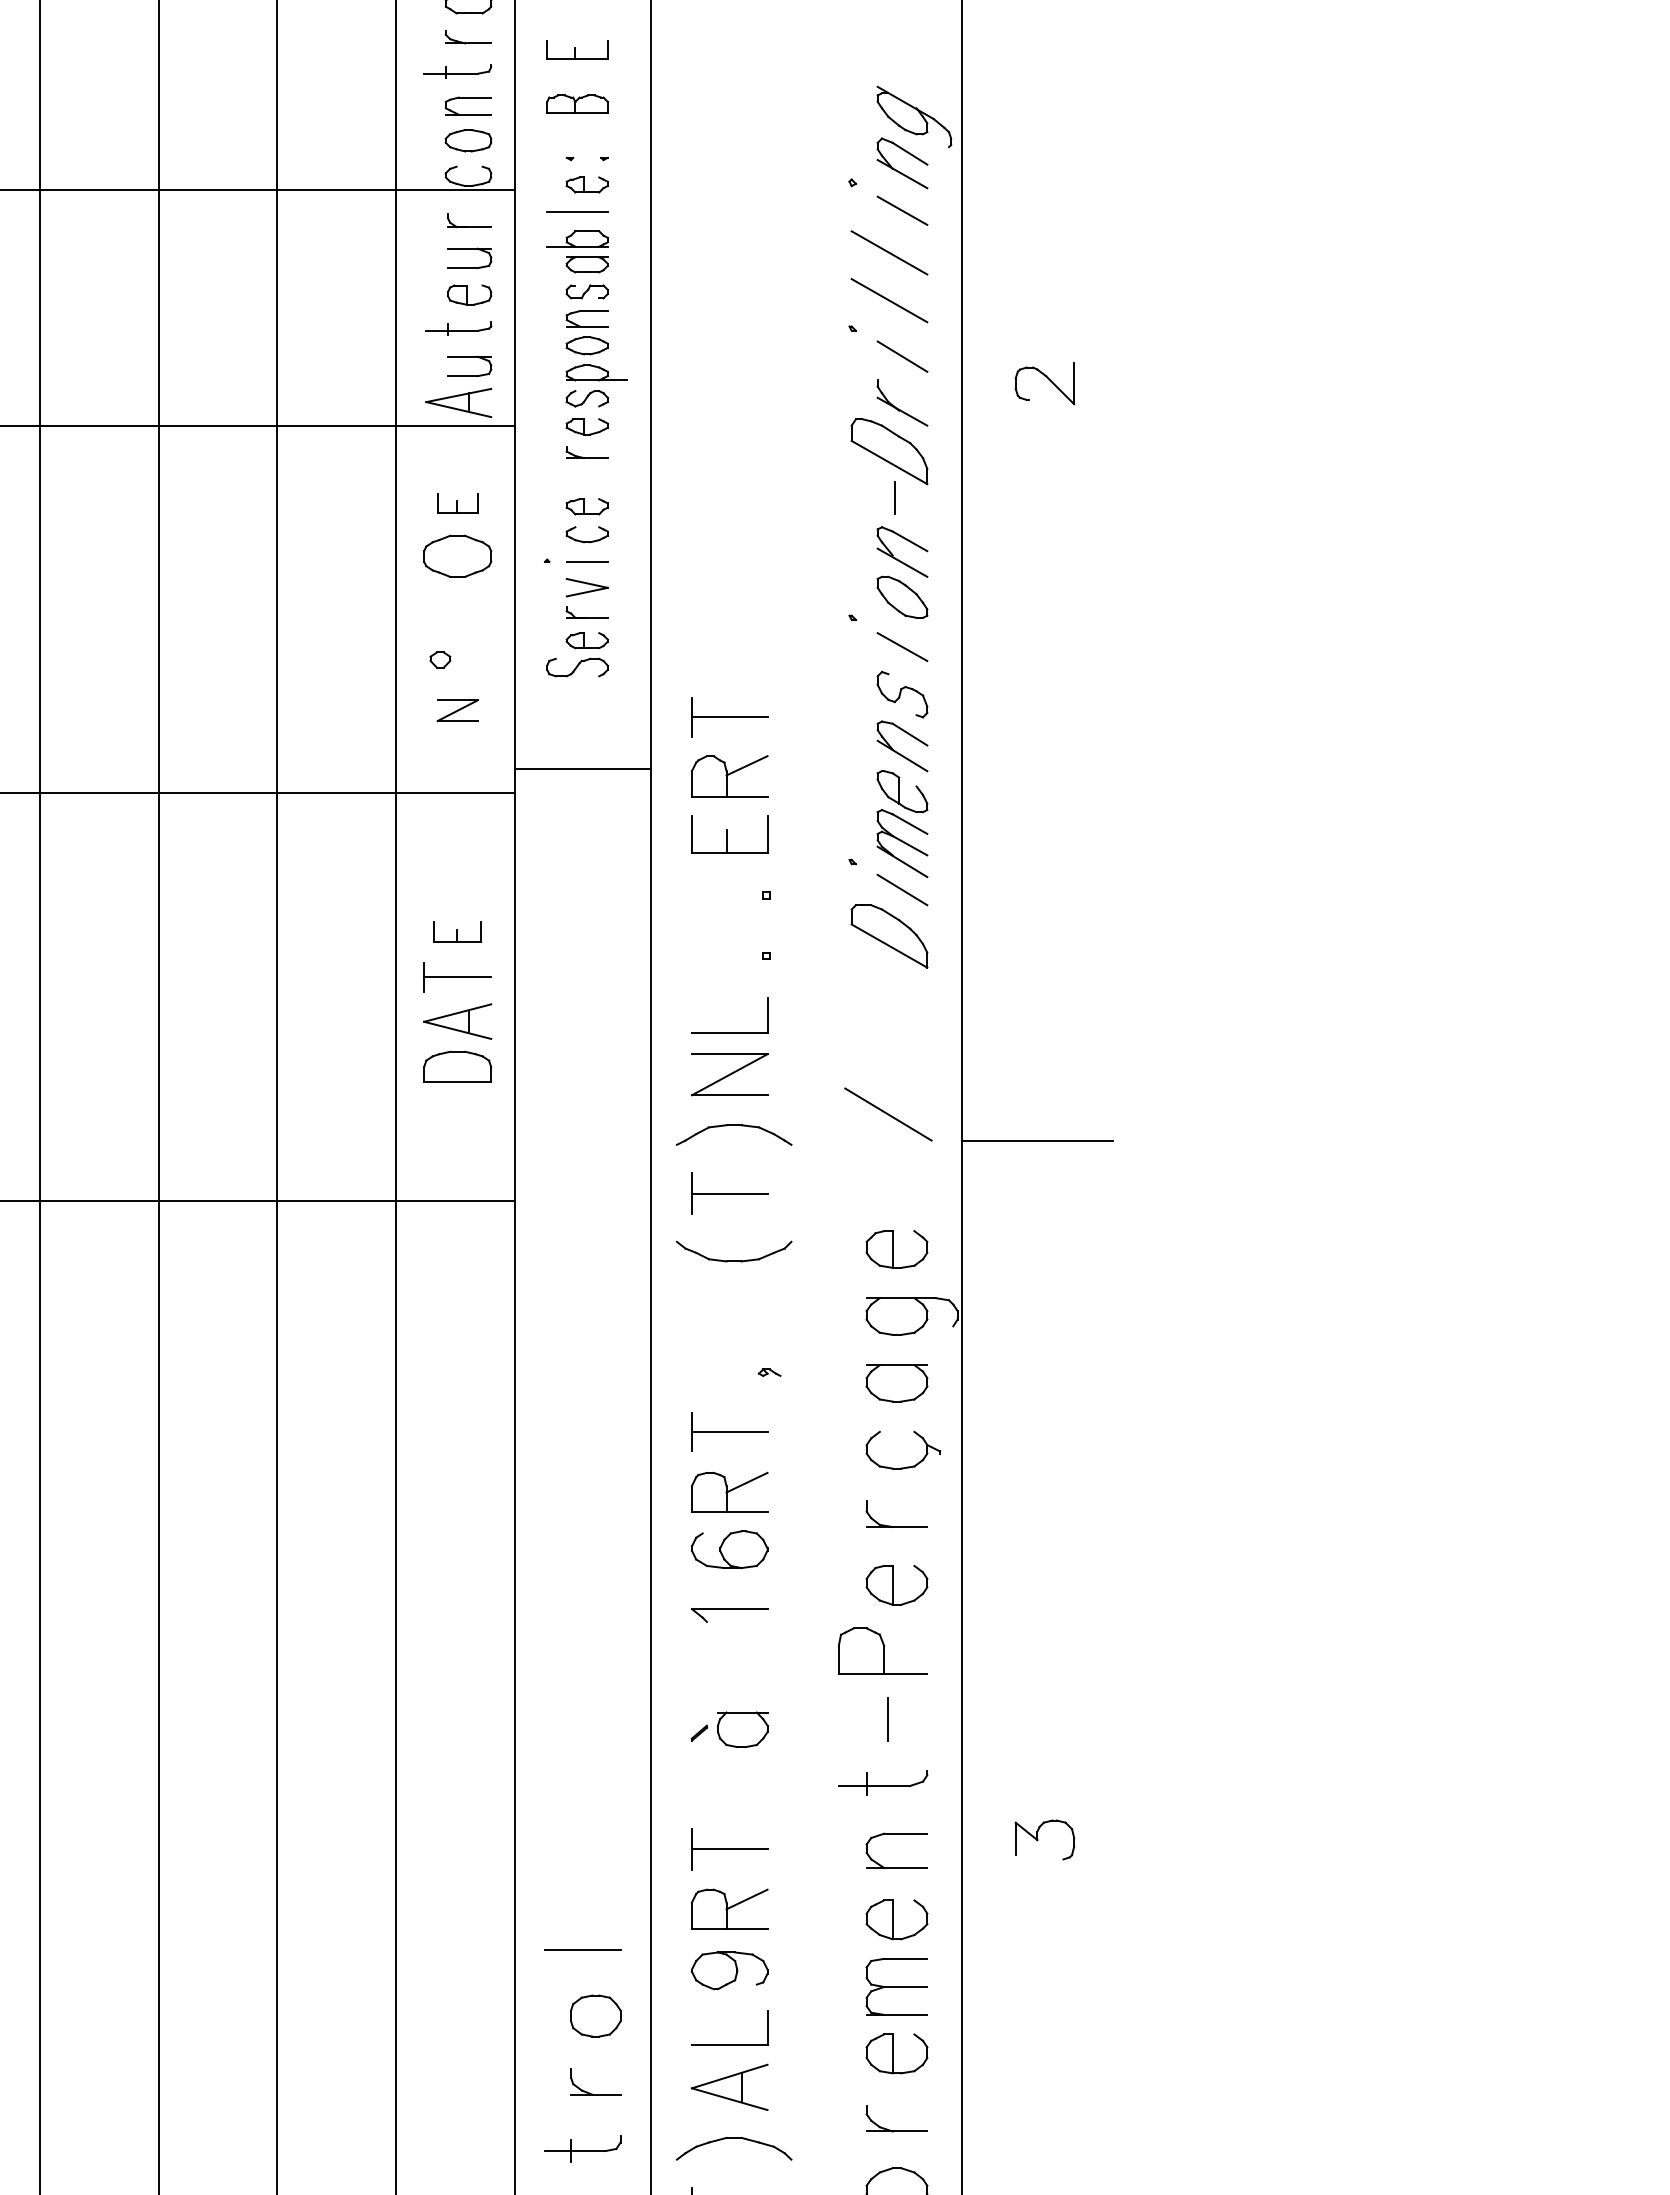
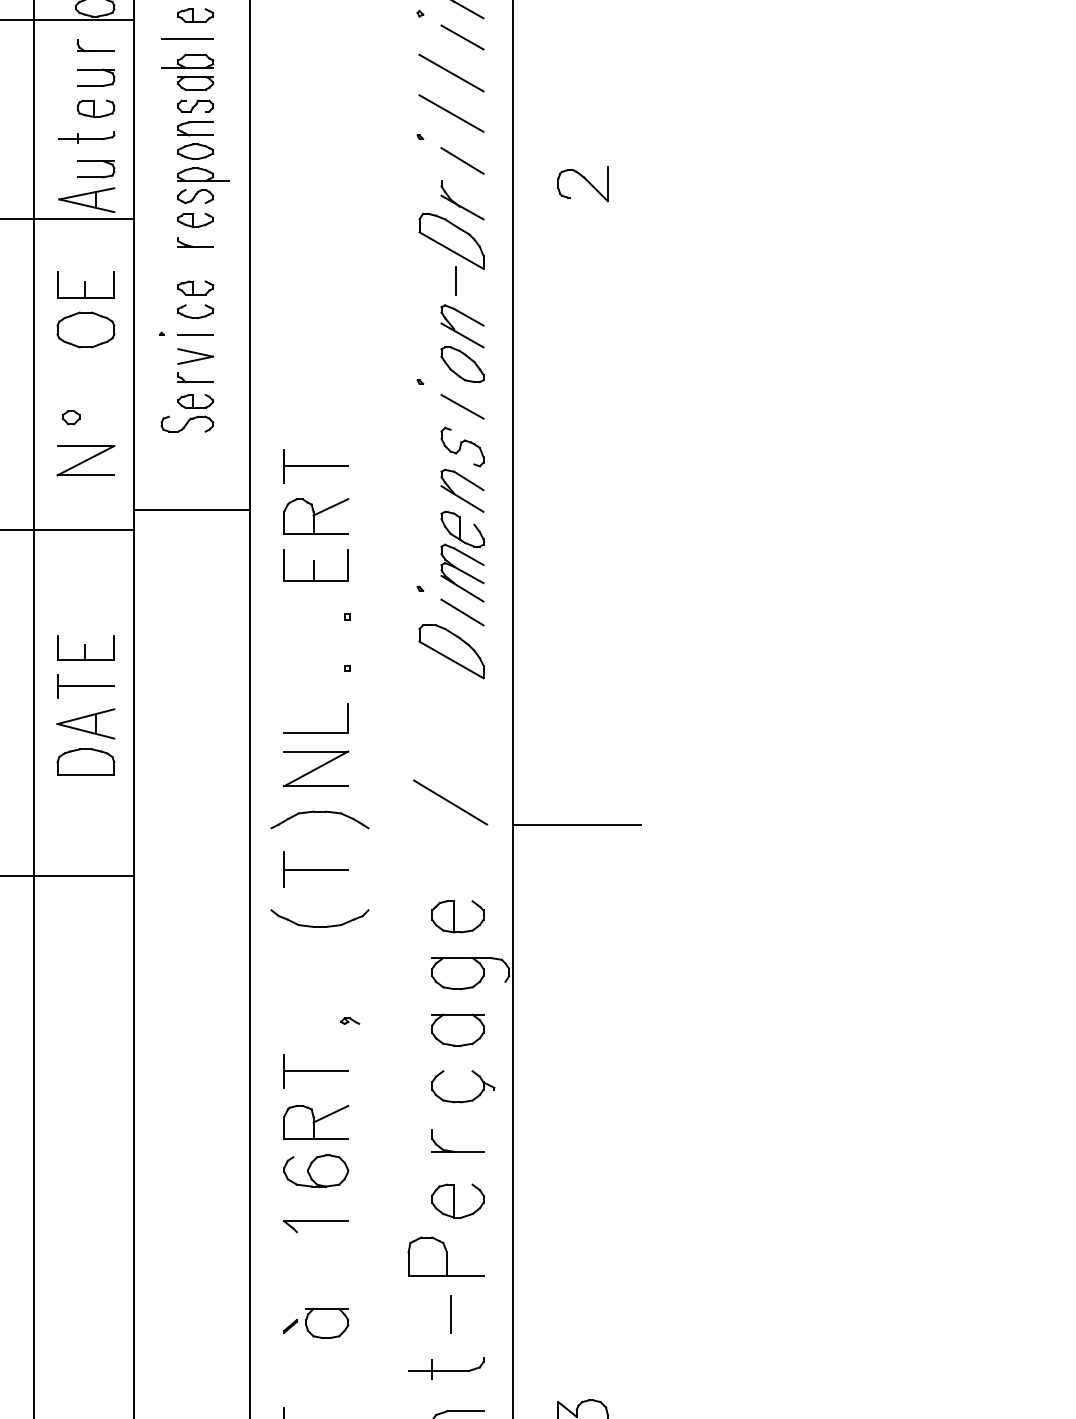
part: (457, 503) -> (85, 285), size x1.67
part: (457, 710) -> (85, 460), size x1.67
part: (457, 931) -> (85, 647), size x1.43

